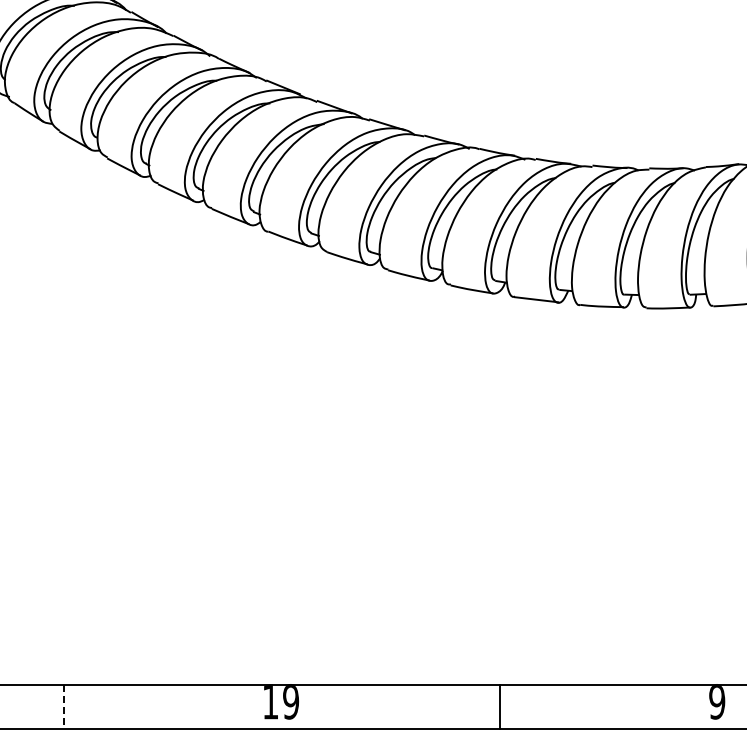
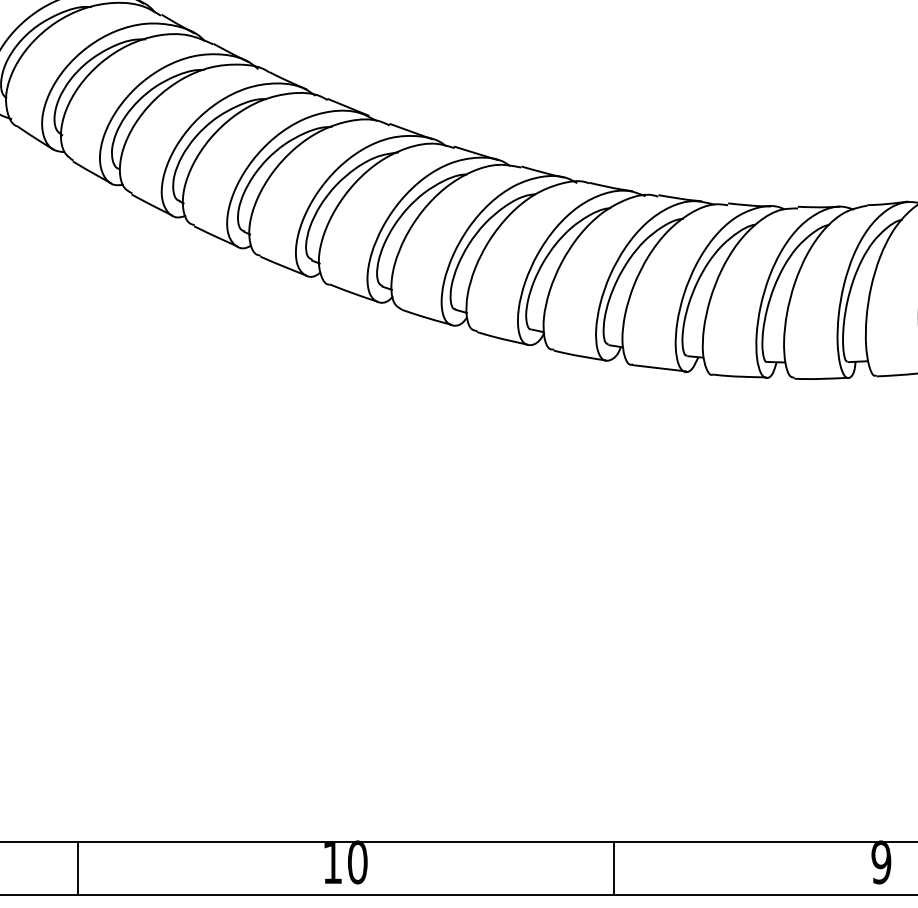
text: (291, 702) -> (358, 863), 19 -> 10
line: (63, 706) -> (78, 868), dashed -> solid

